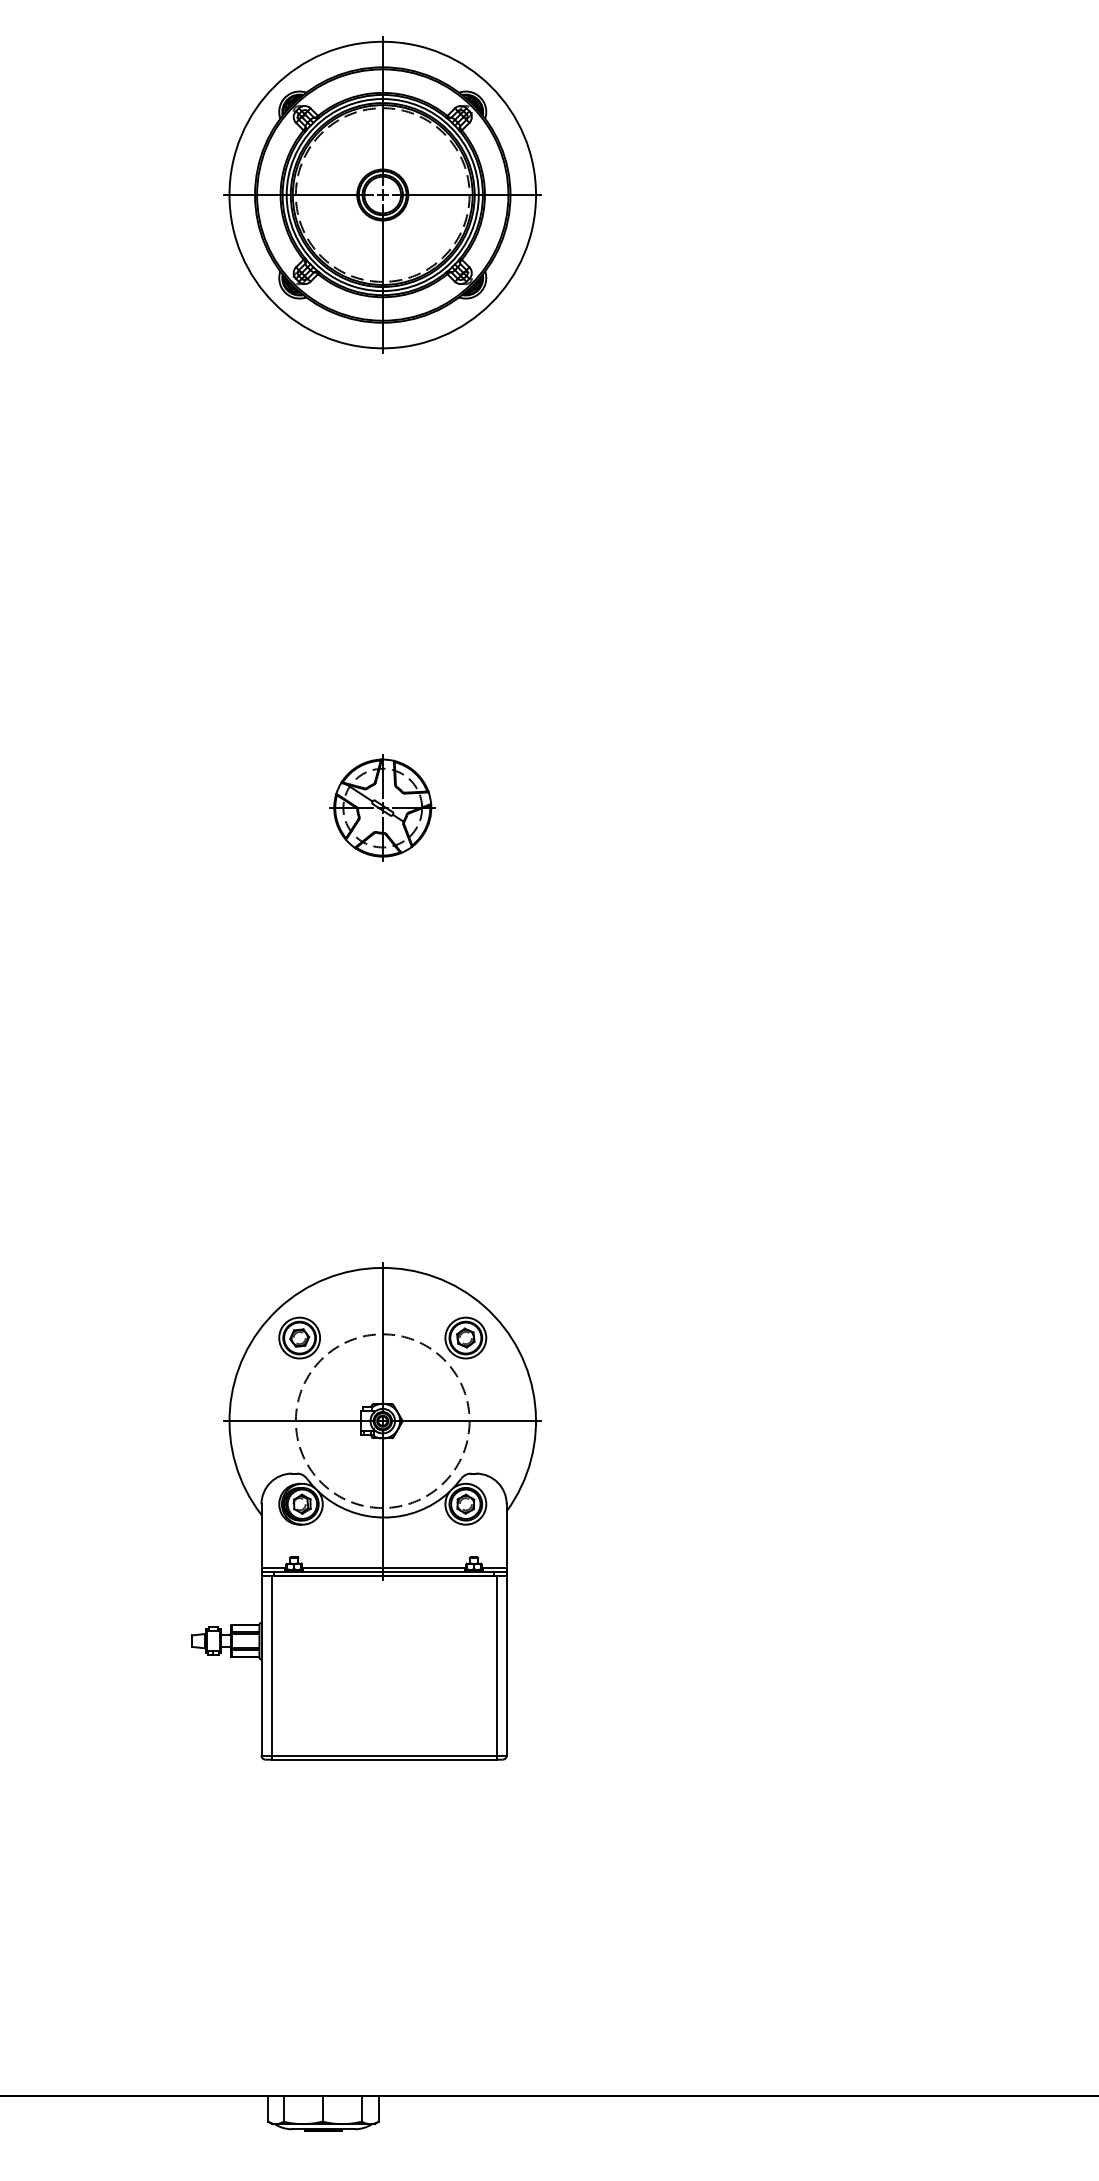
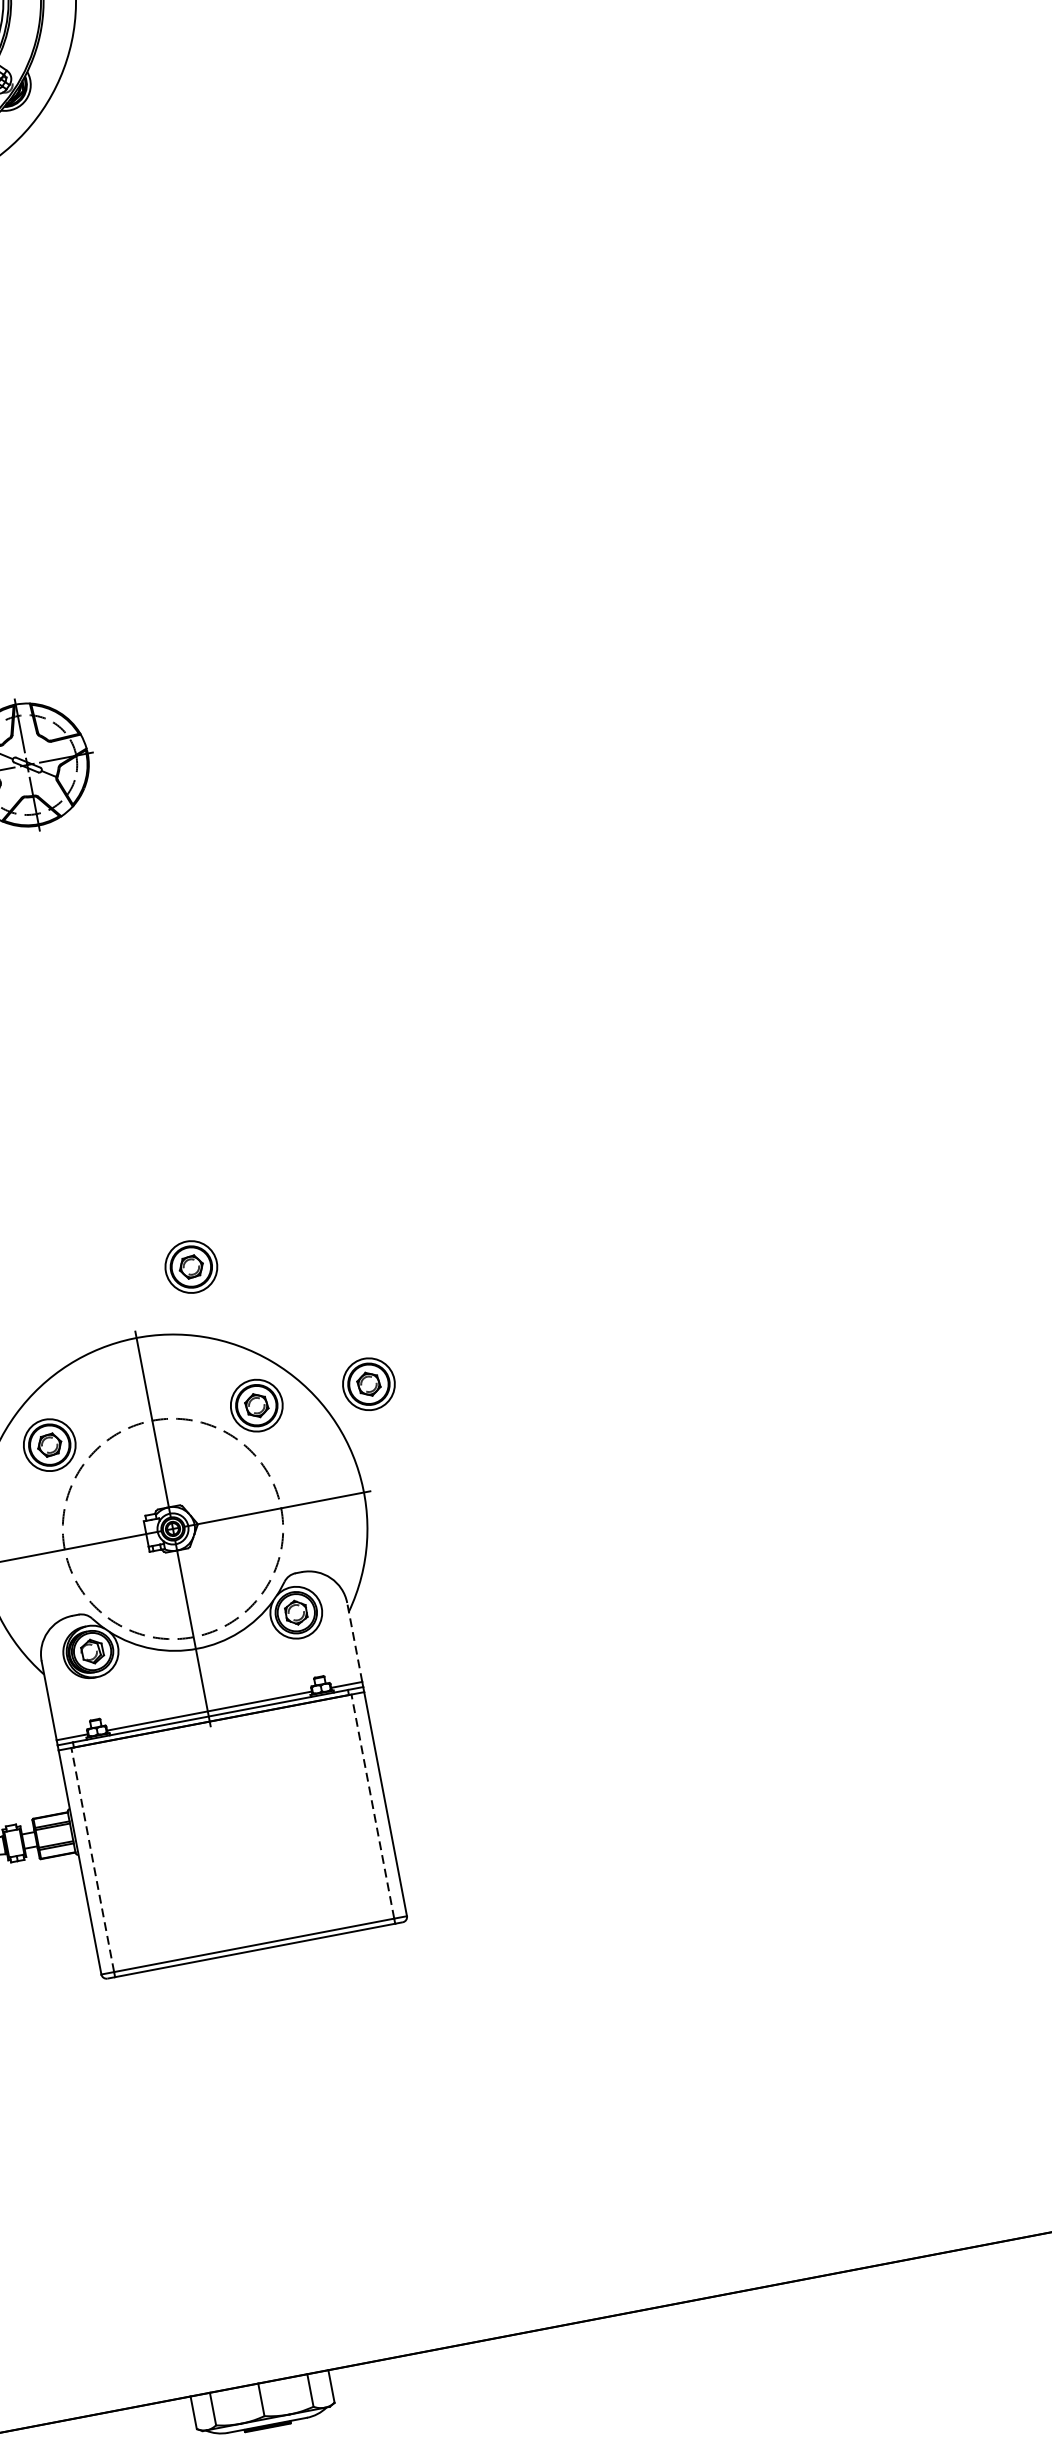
part: (435, 1220) -> (191, 1266), added
part: (555, 1337) -> (368, 1383), added
line: (506, 1535) -> (354, 1642), solid -> dashed
line: (271, 1665) -> (92, 1859), solid -> dashed
line: (496, 1665) -> (372, 1806), solid -> dashed

